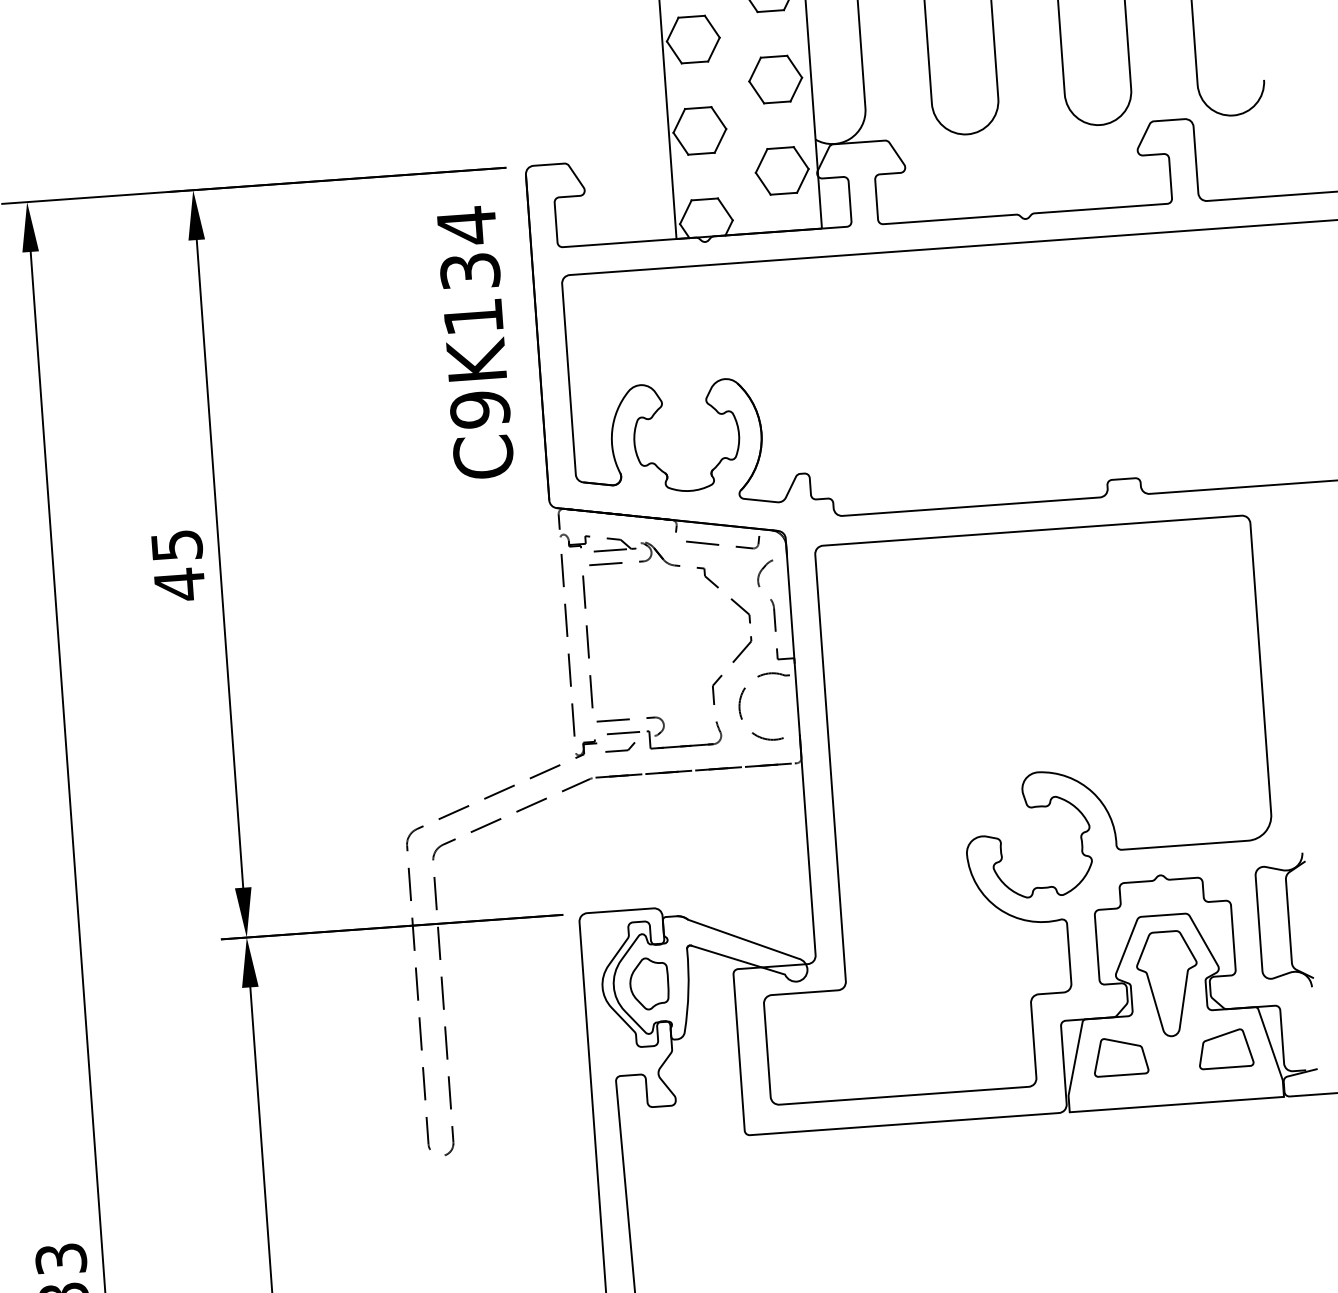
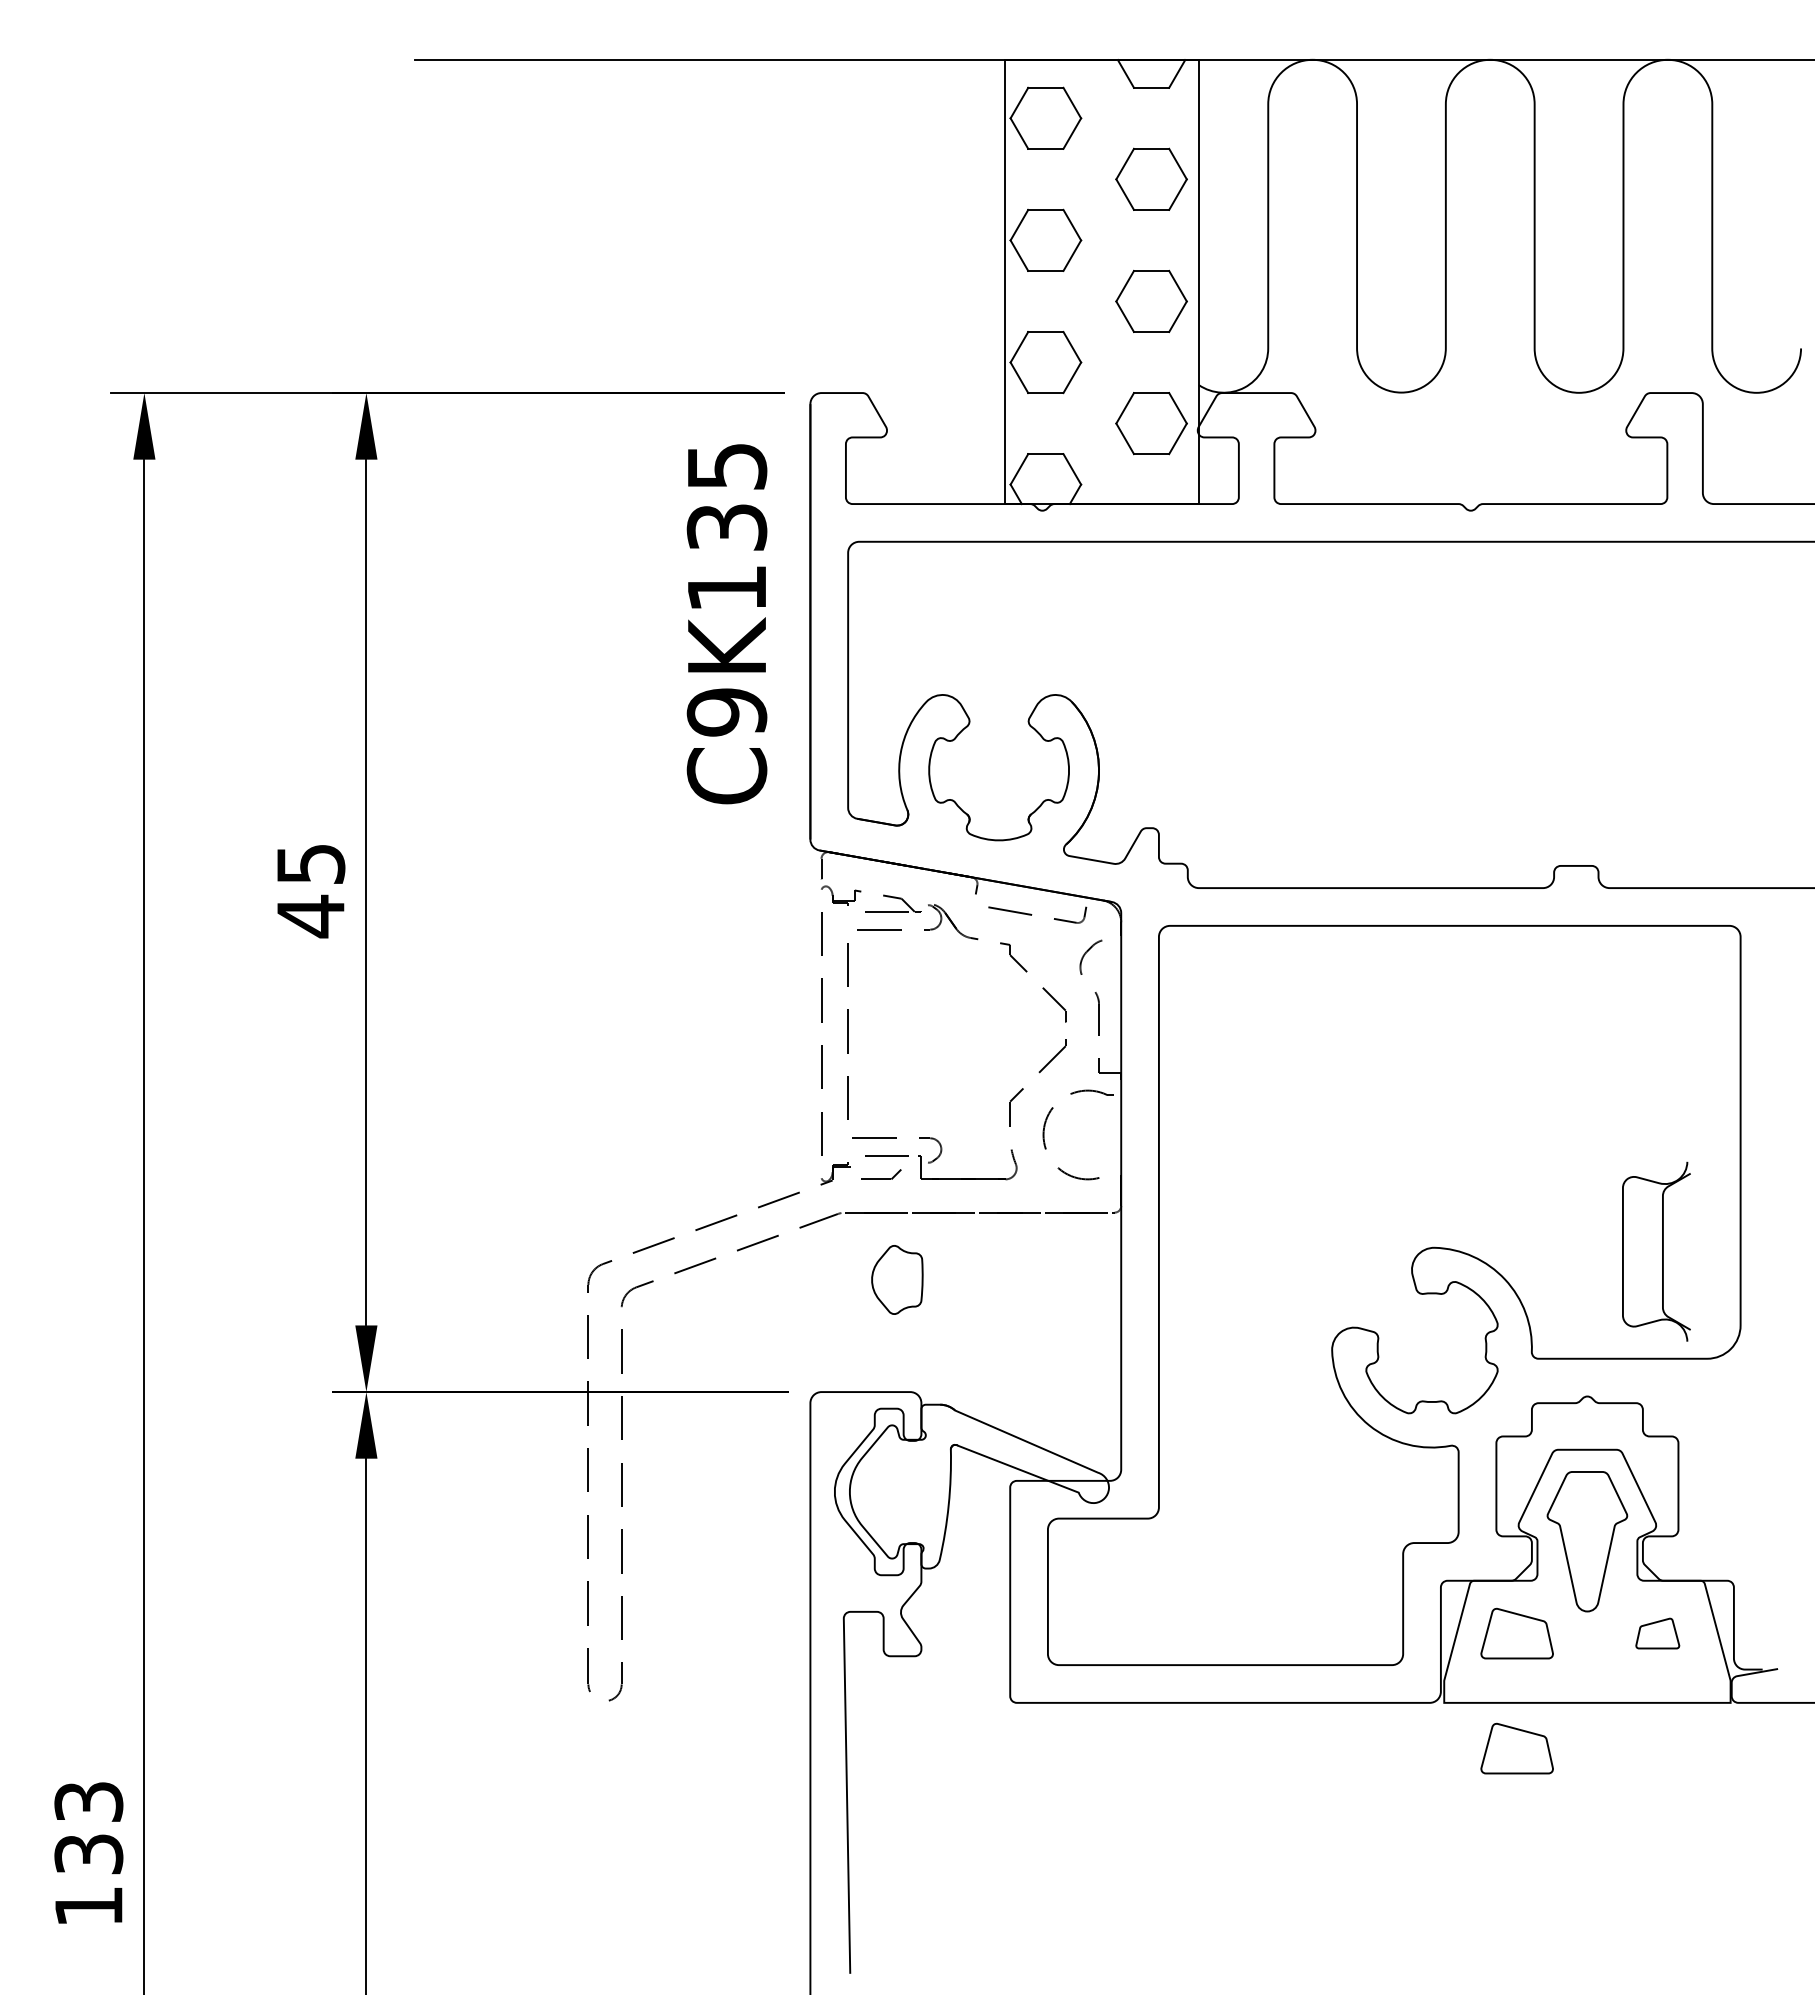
text: (467, 225) -> (727, 466), C9K134 -> C9K135
part: (1284, 921) -> (1656, 1251), moved
part: (649, 983) -> (897, 1279), moved
part: (1225, 1048) -> (1657, 1633), size x0.6
part: (1126, 1142) -> (1516, 1748), added

